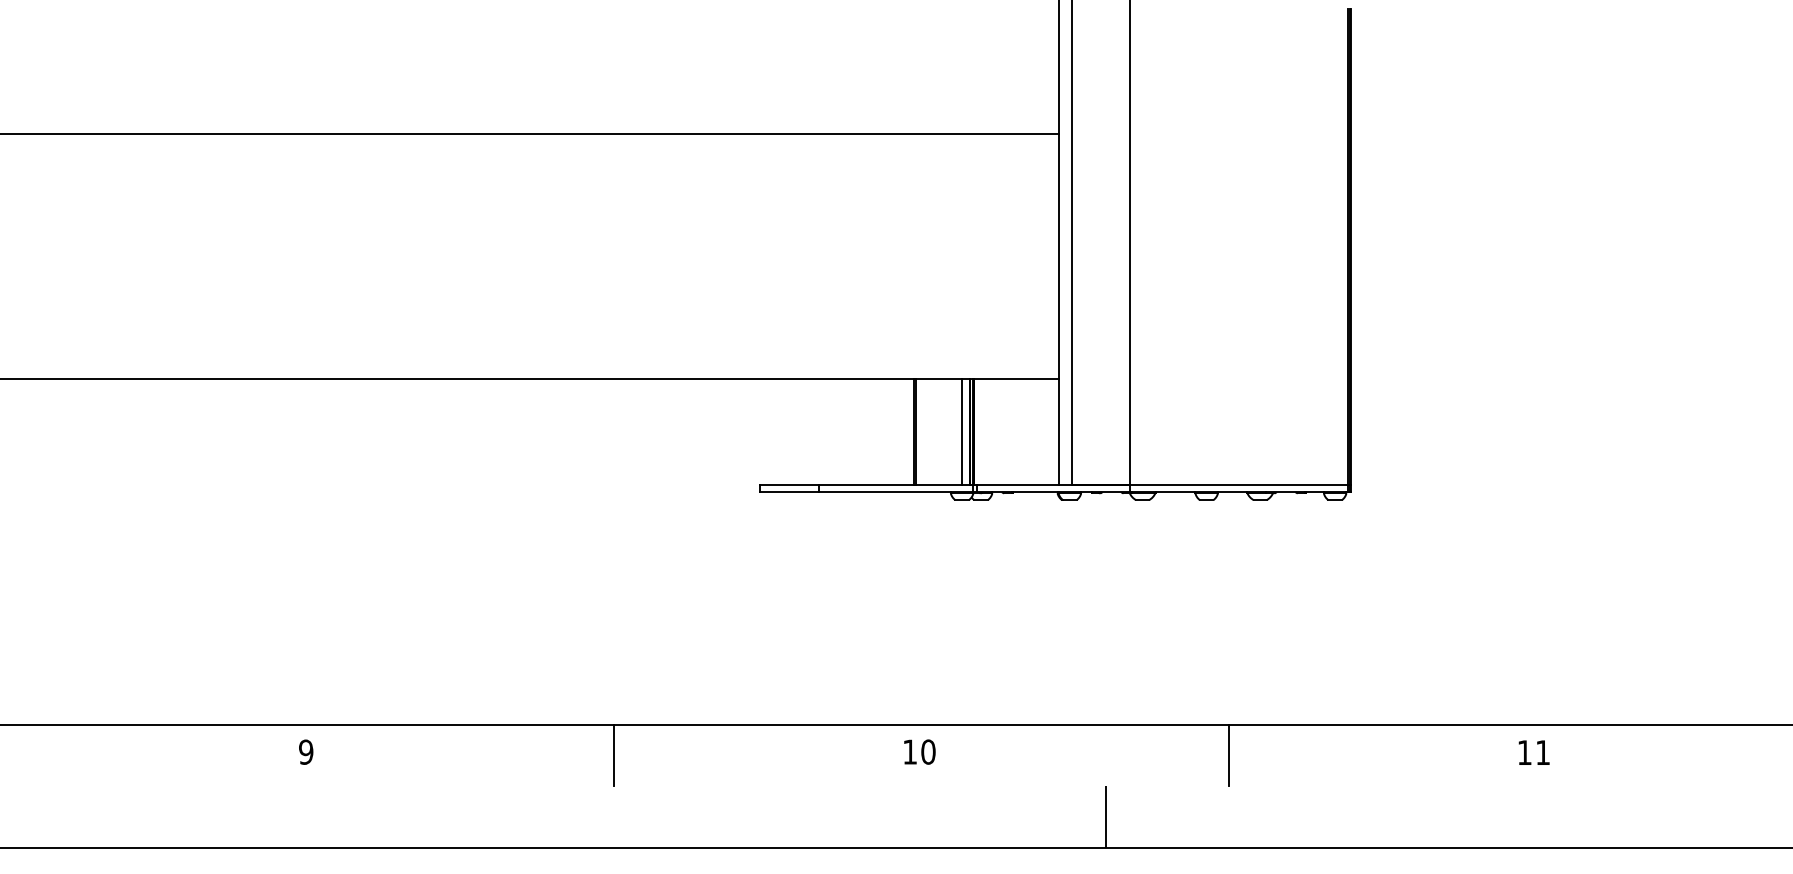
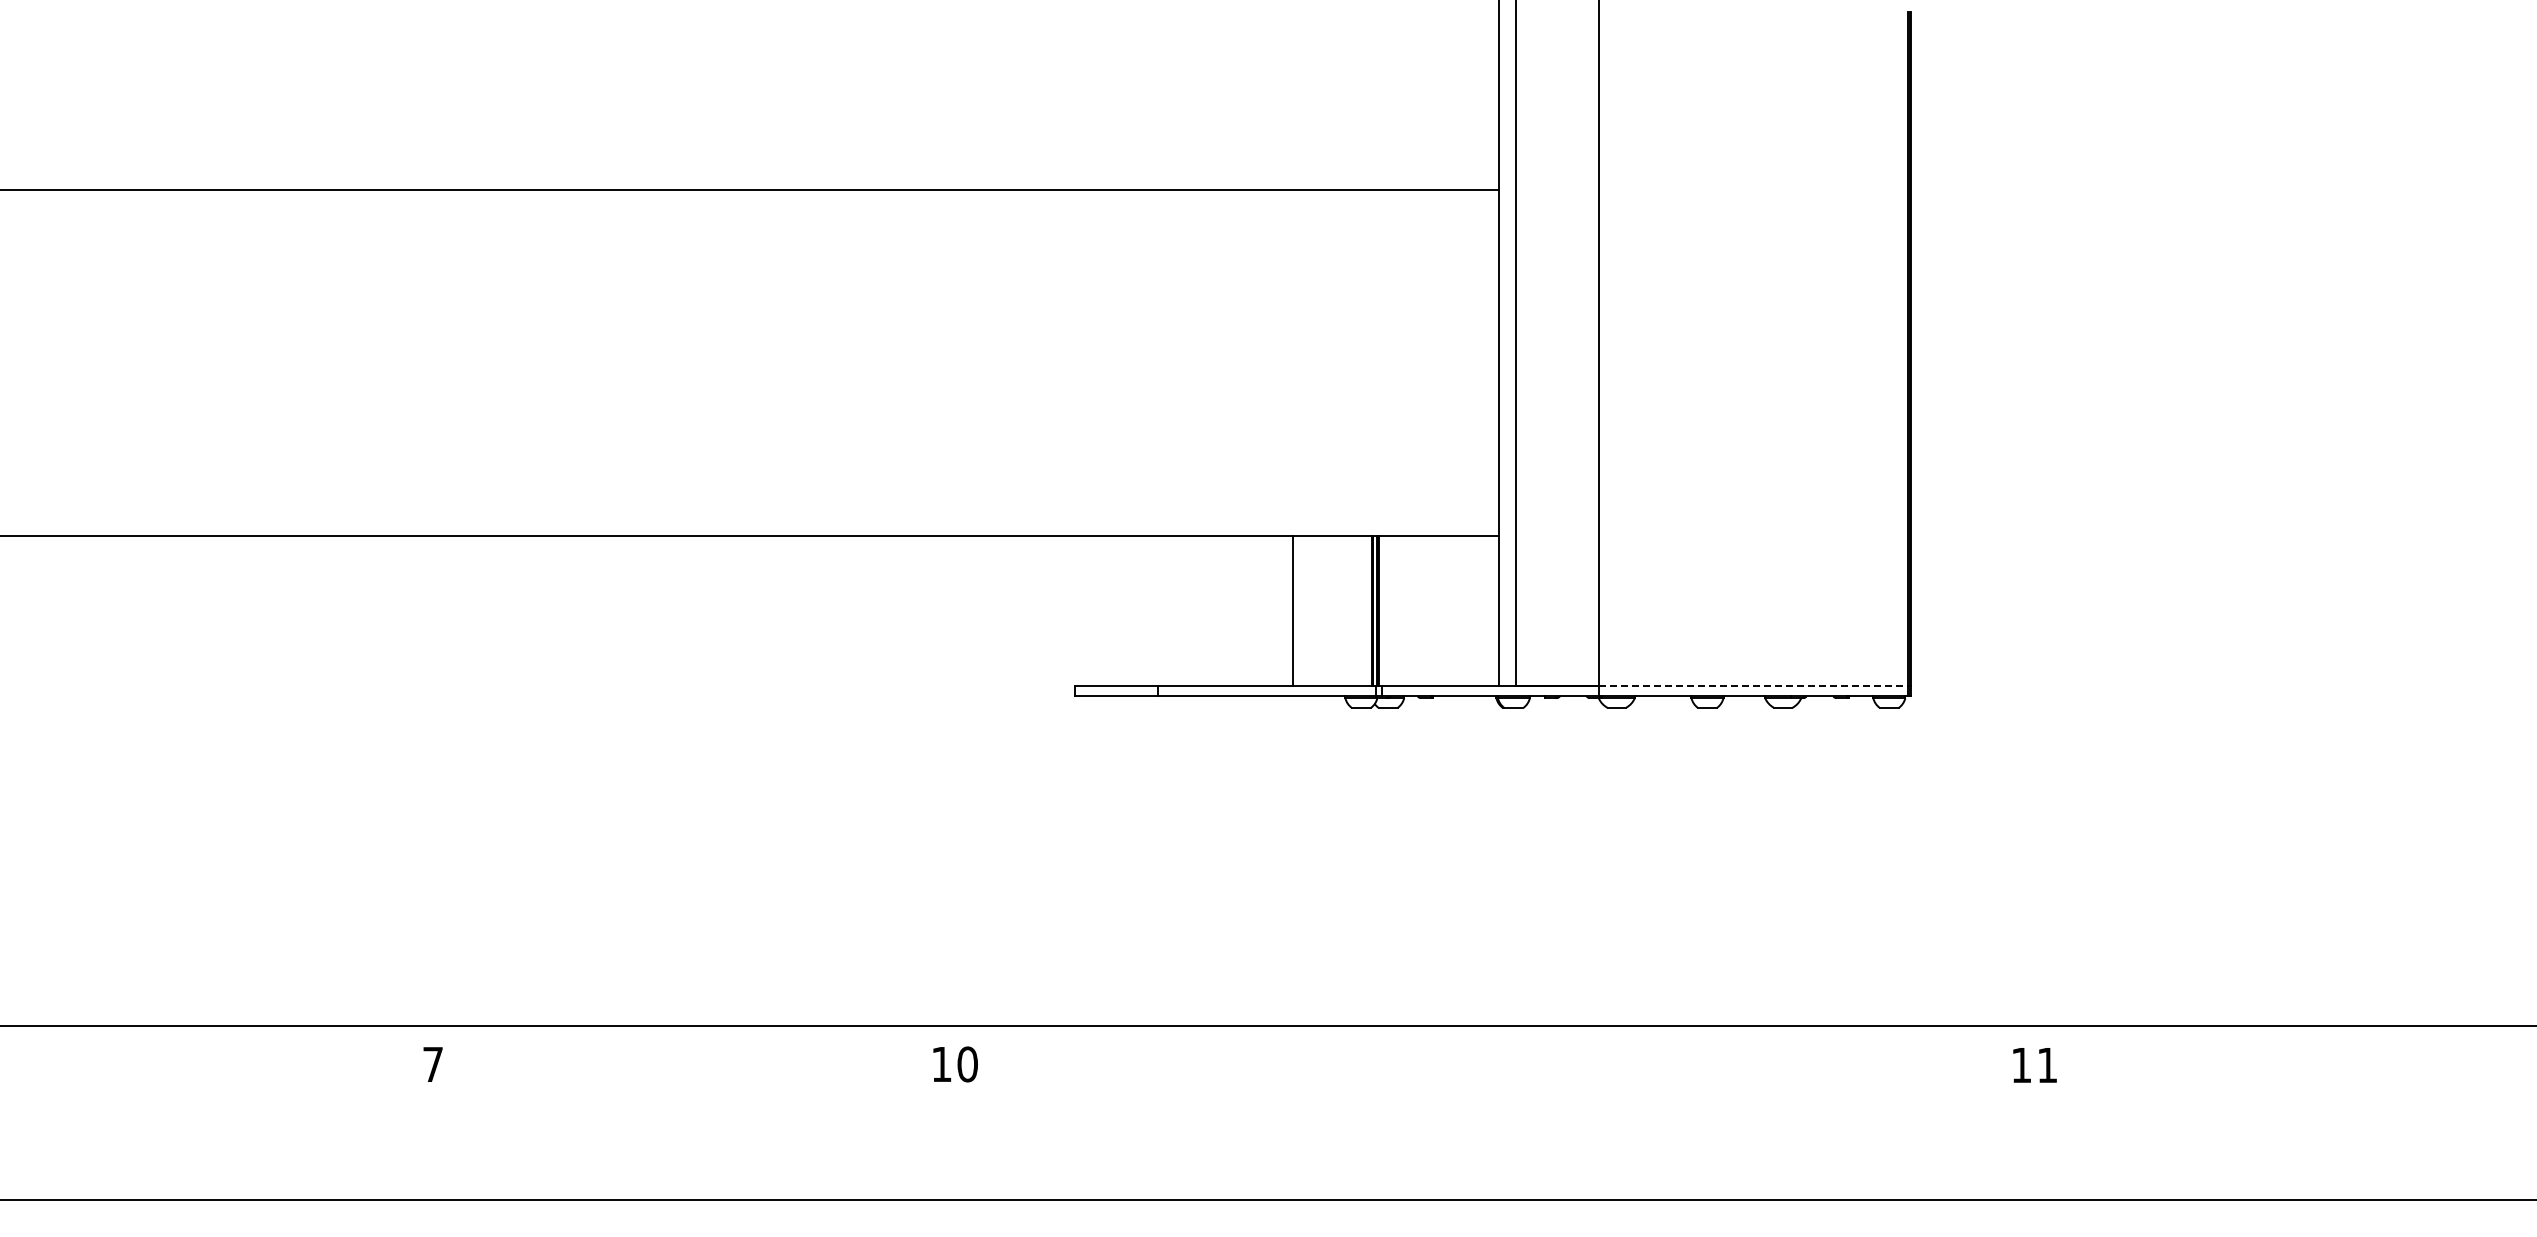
line: (916, 431) -> (1296, 610), removed
line: (962, 431) -> (1361, 610), removed
line: (1239, 484) -> (1753, 685), solid -> dashed
text: (305, 752) -> (432, 1064), 9 -> 7
text: (919, 752) -> (955, 1064), moved
text: (1533, 752) -> (2034, 1065), moved
line: (614, 754) -> (869, 1068), removed
line: (1229, 754) -> (1739, 1068), removed
line: (1106, 816) -> (1565, 1155), removed

